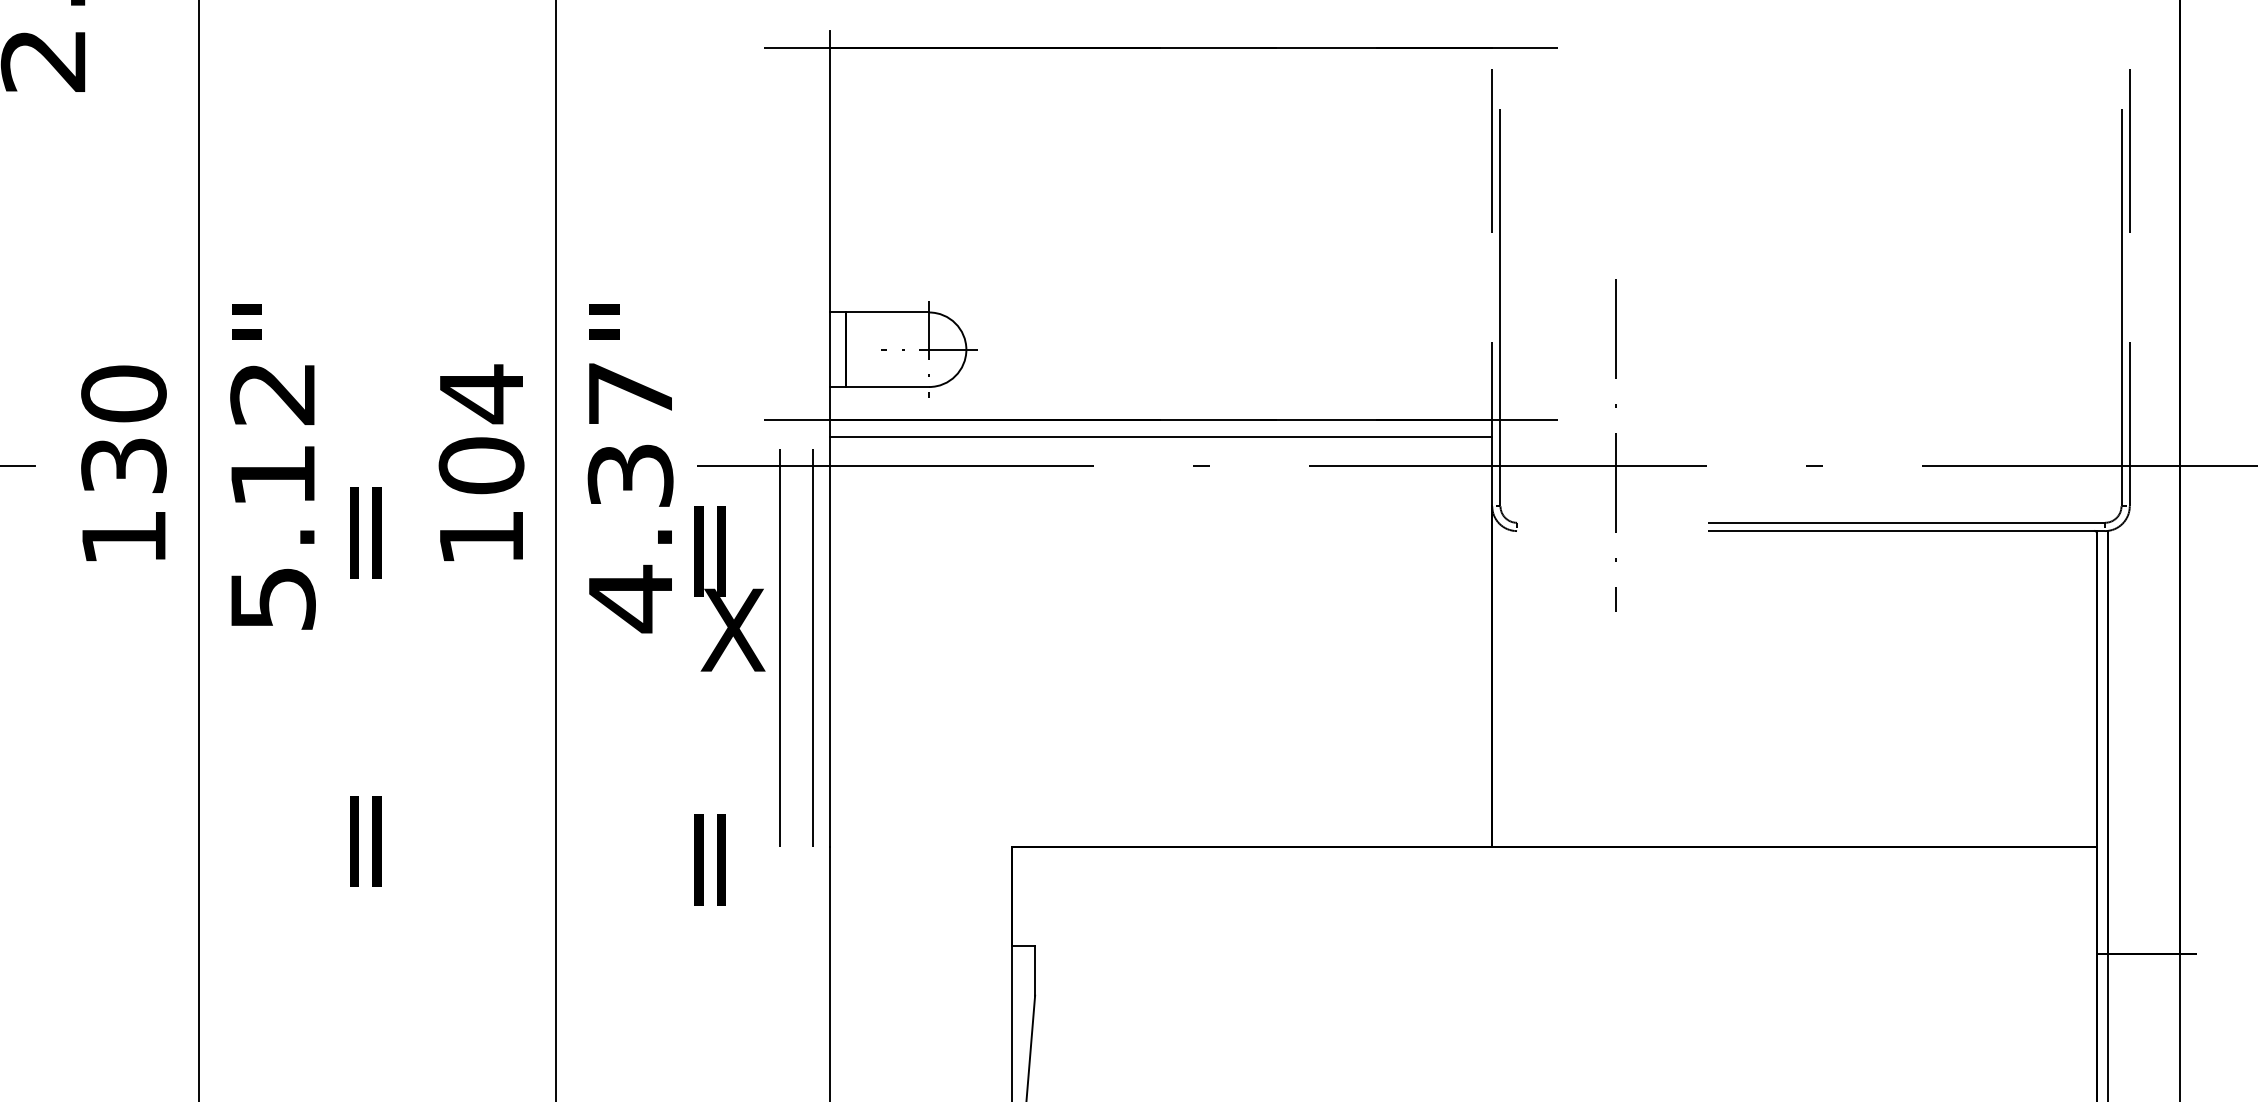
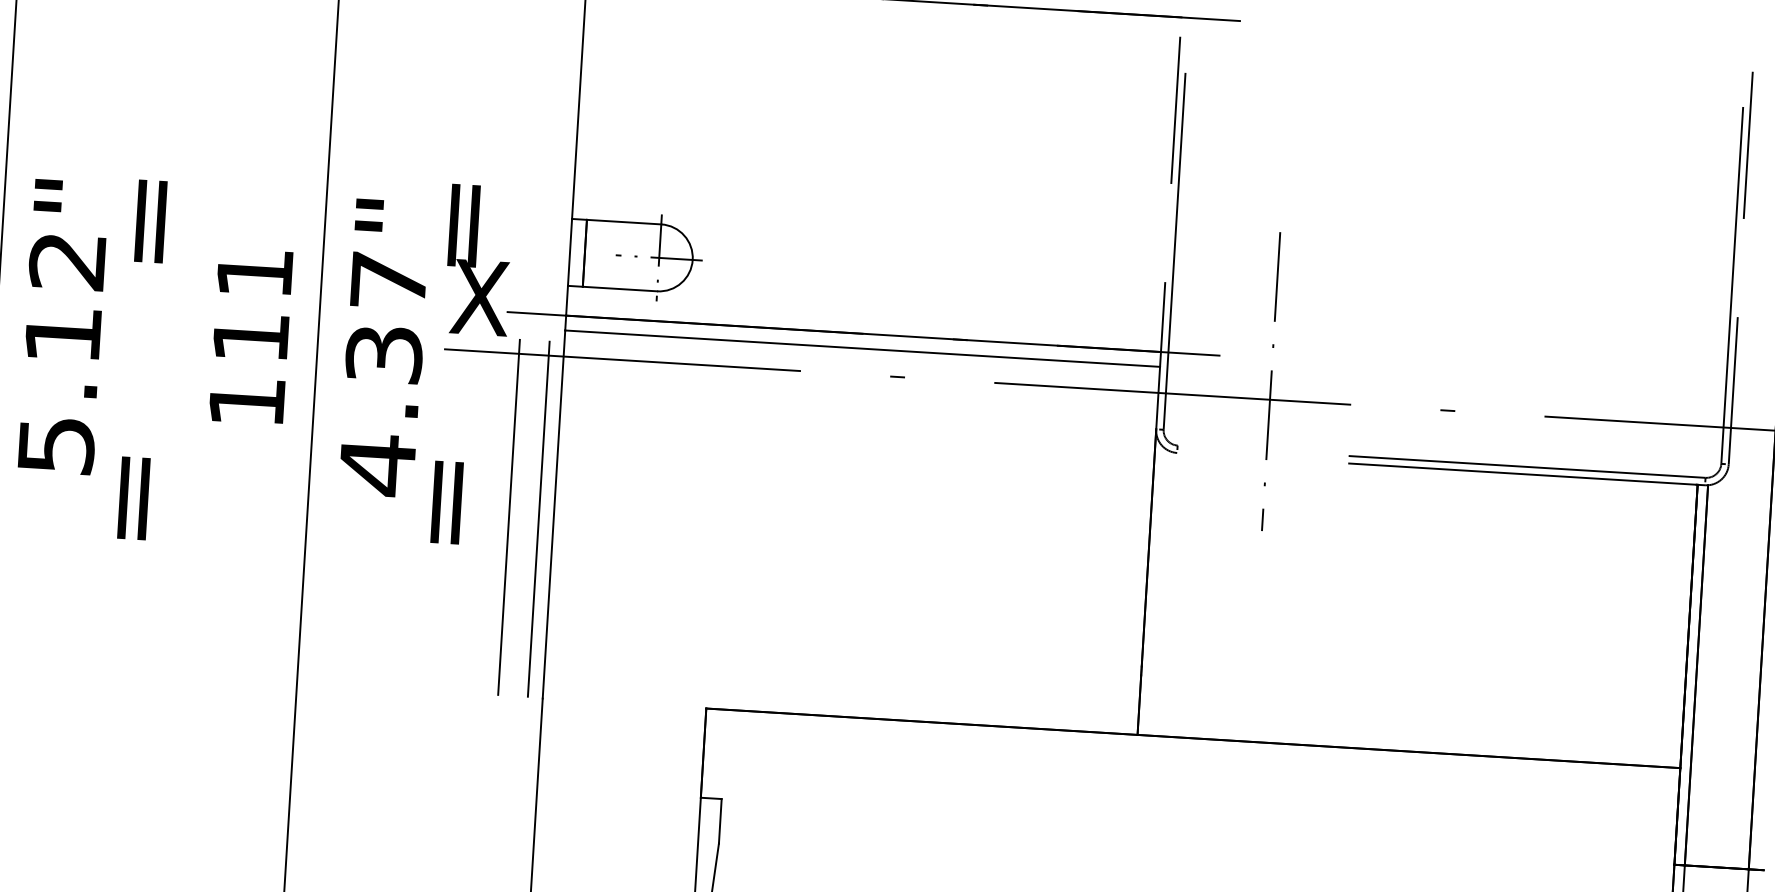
text: (481, 429) -> (252, 304), 104 -> 111
text: (365, 686) -> (142, 359), moved
text: (729, 705) -> (472, 365), moved

